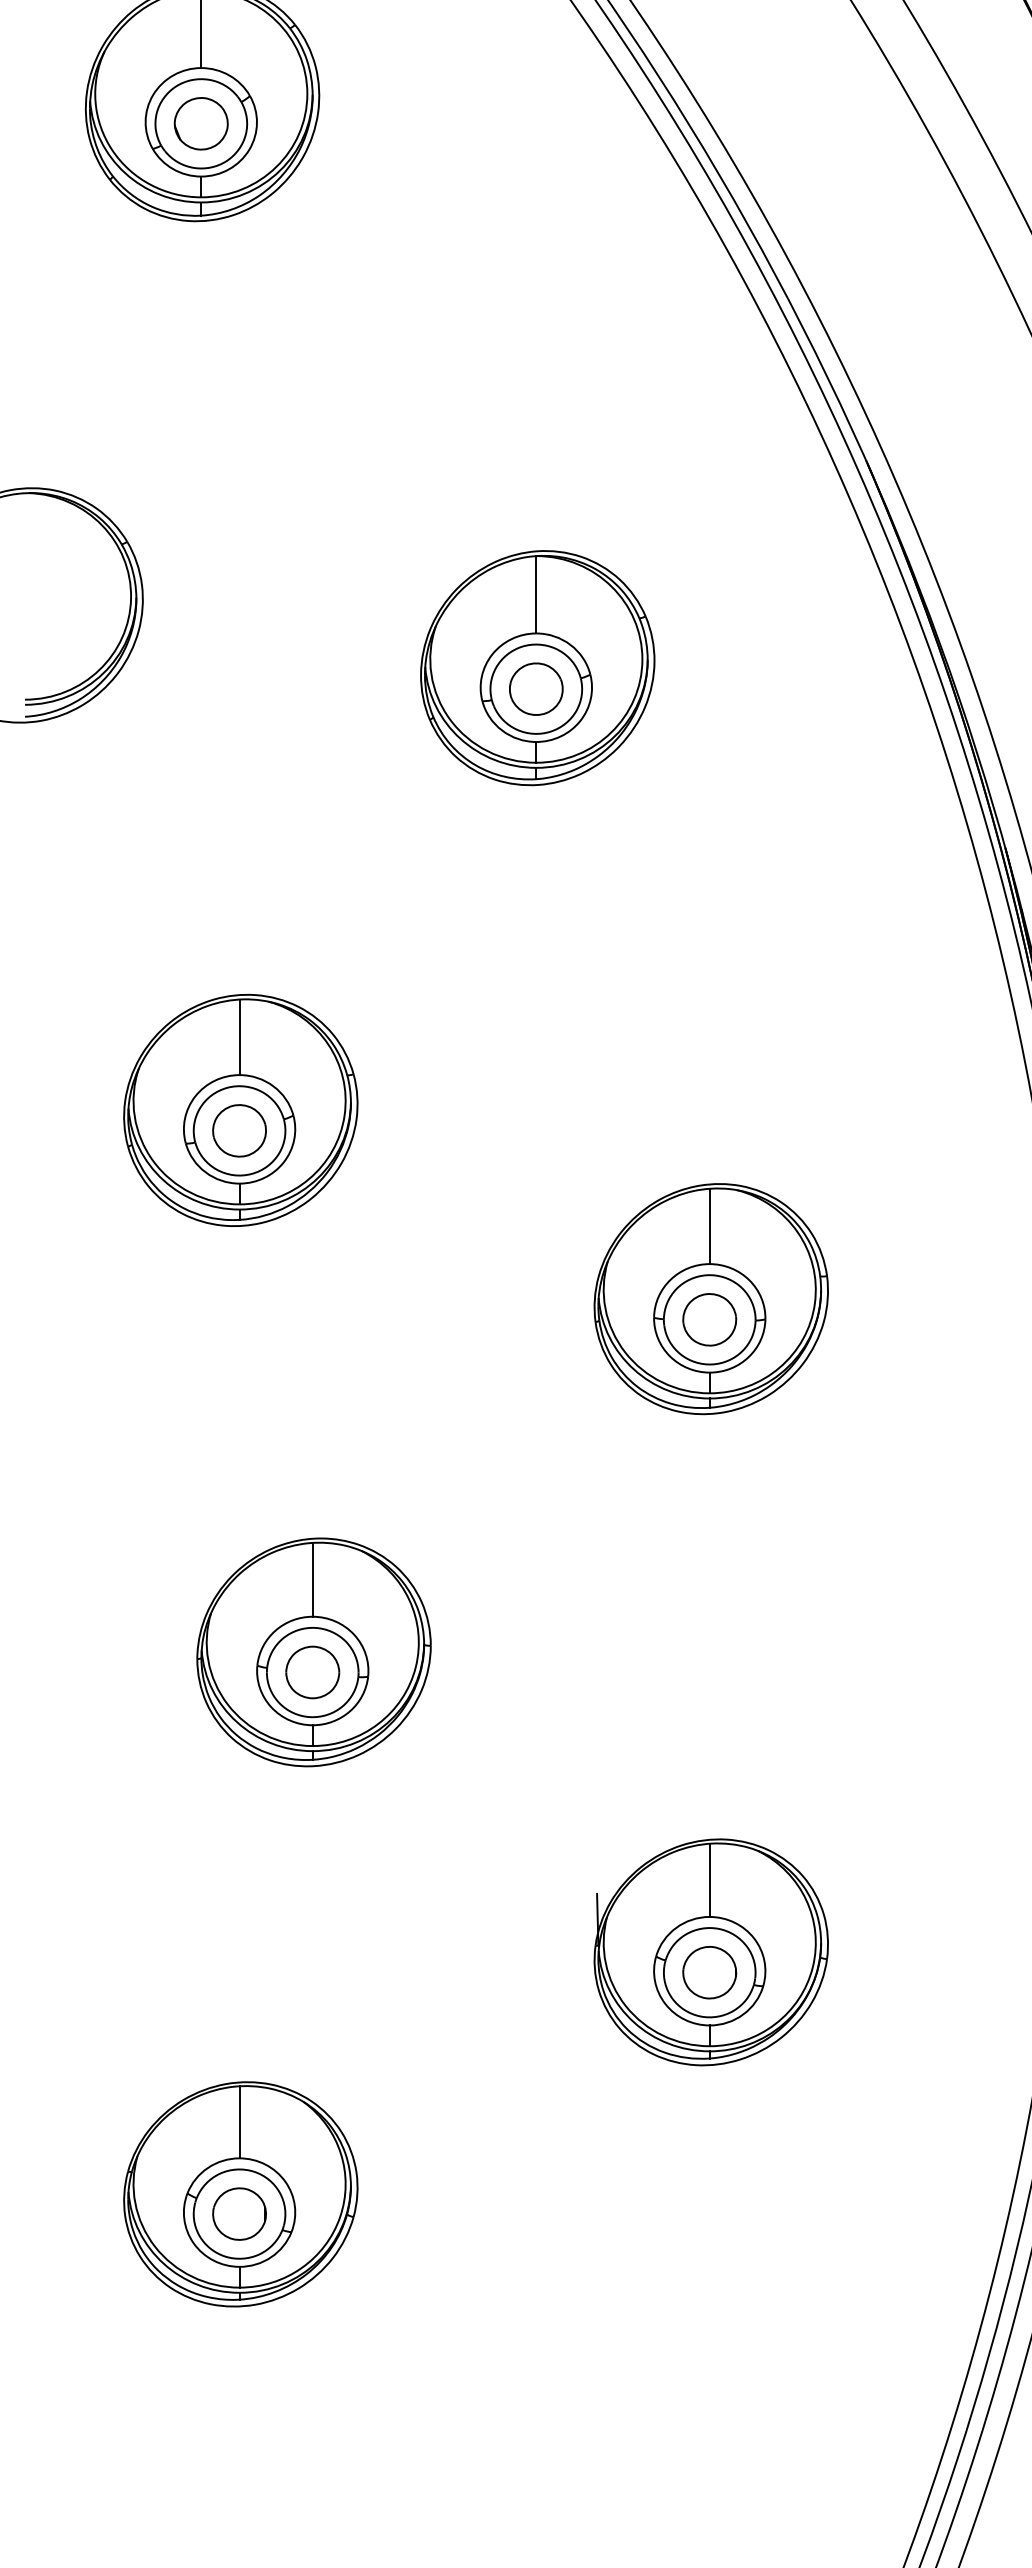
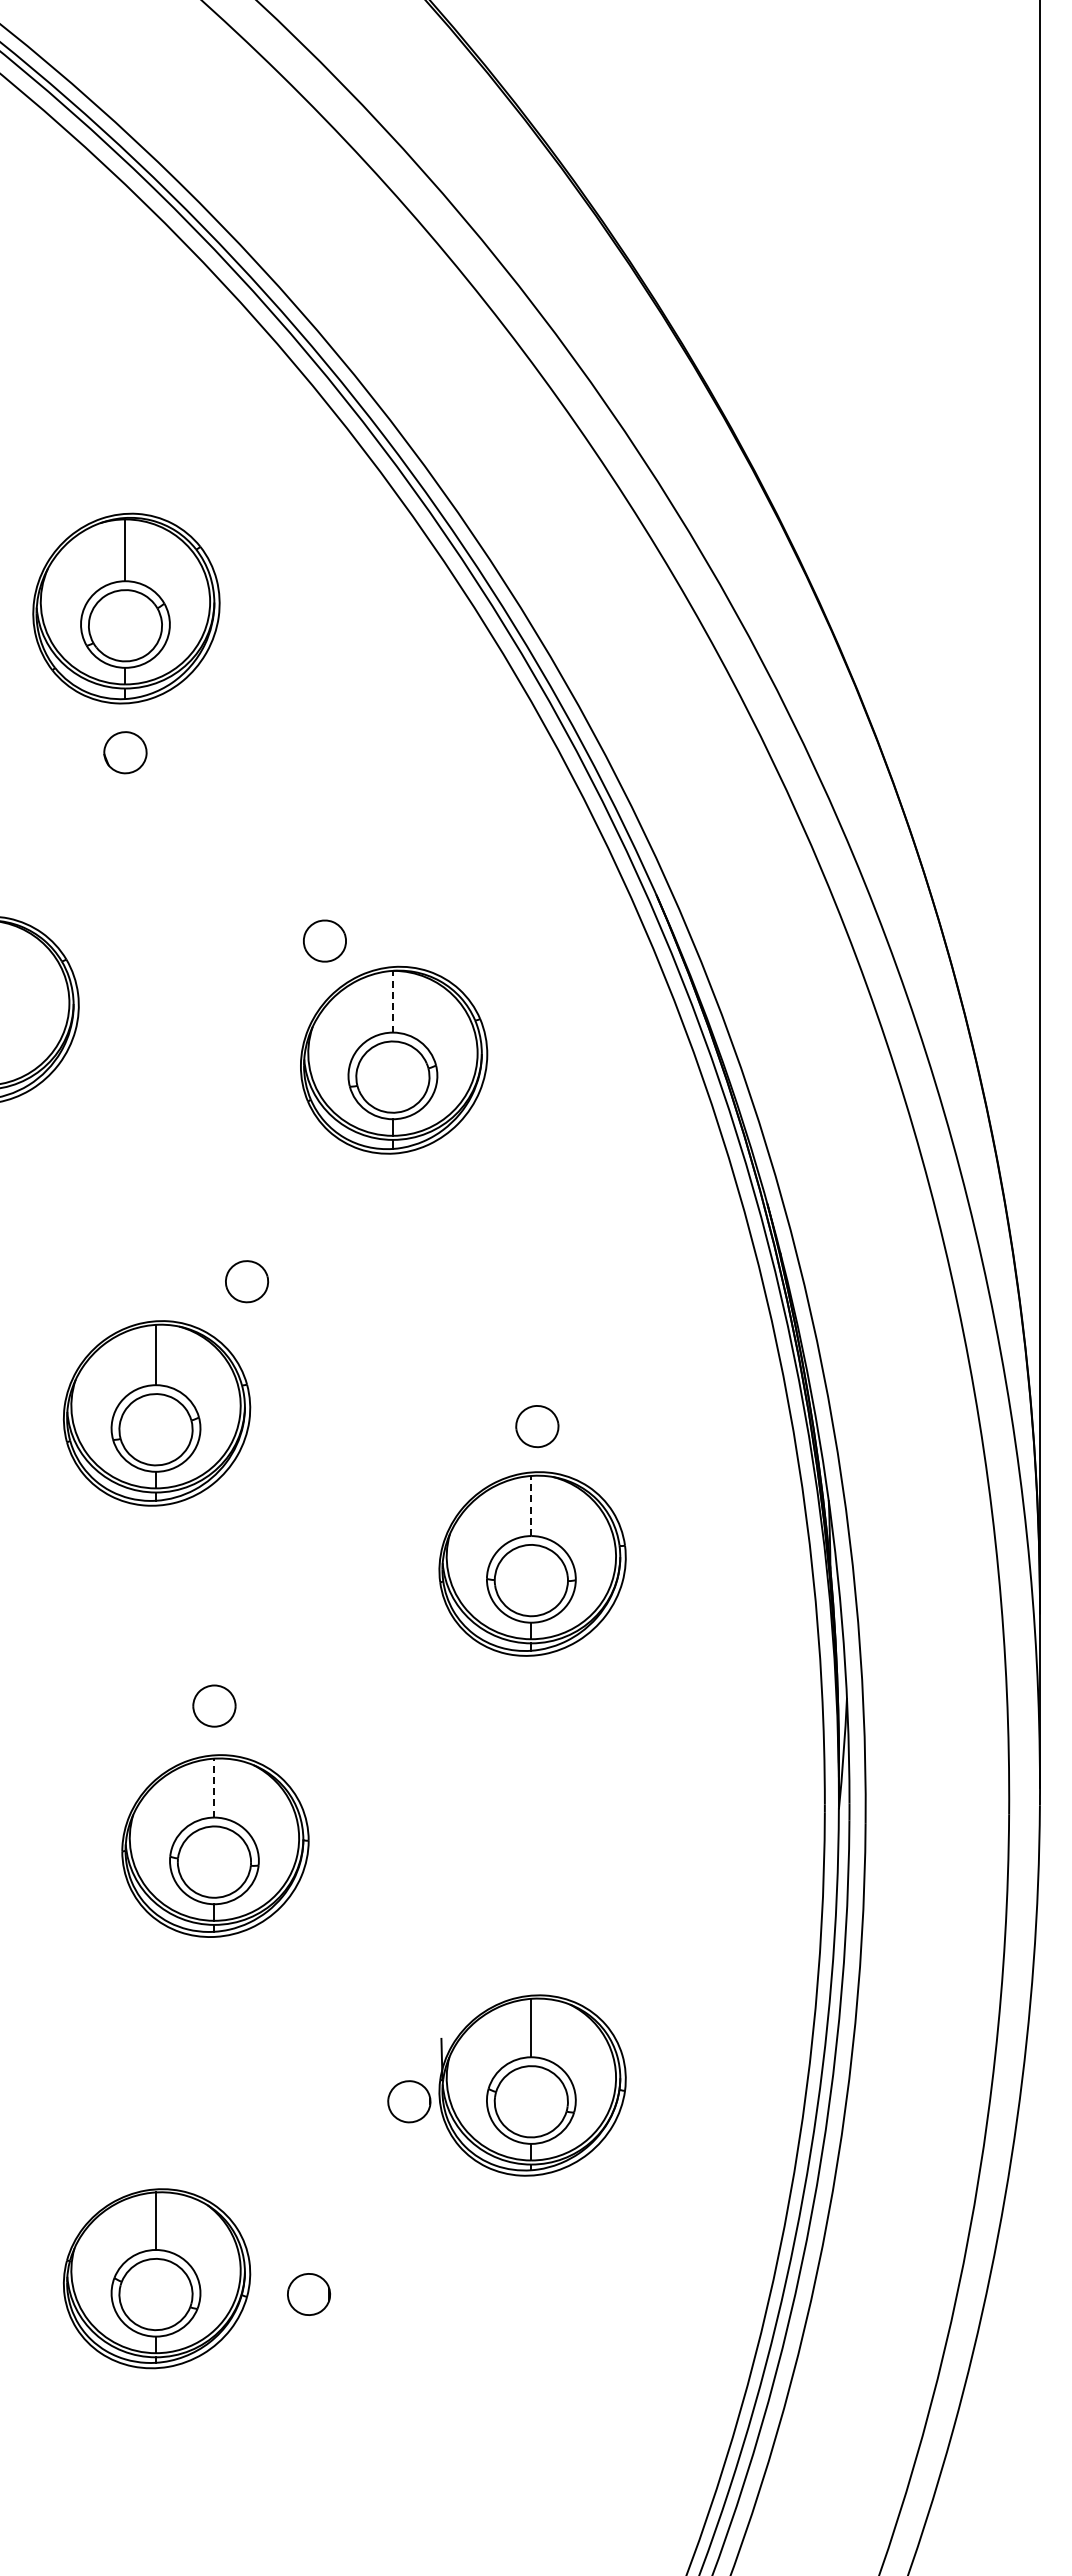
part: (201, 123) -> (125, 752), moved
line: (535, 594) -> (392, 1001), solid -> dashed
part: (535, 688) -> (324, 940), moved
part: (240, 1130) -> (247, 1281), moved
line: (709, 1225) -> (531, 1505), solid -> dashed
part: (709, 1319) -> (537, 1426), moved
line: (312, 1579) -> (214, 1787), solid -> dashed
part: (312, 1671) -> (214, 1705), moved
part: (709, 1972) -> (409, 2101), moved
part: (238, 2214) -> (308, 2294), moved

